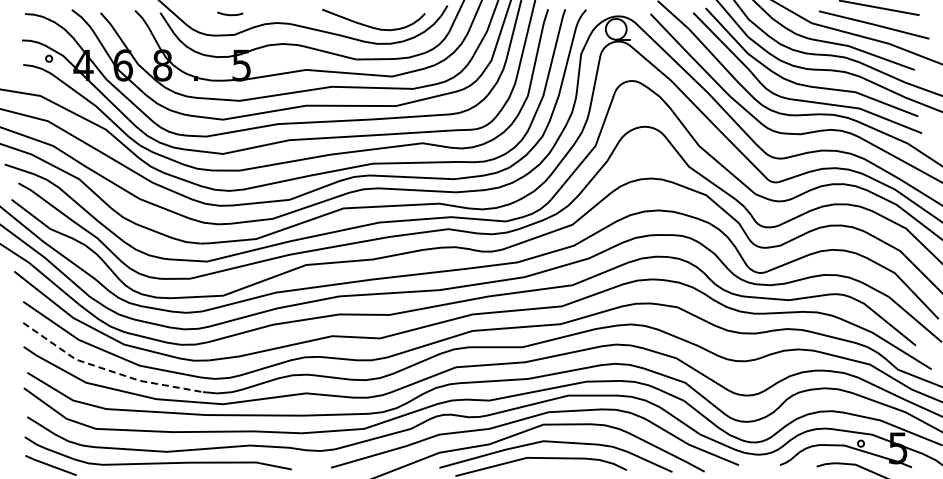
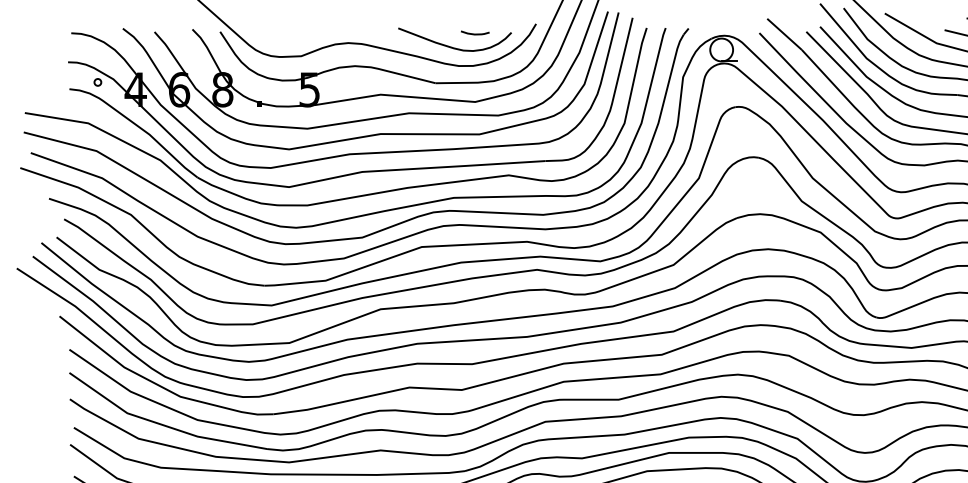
curve: (230, 14) -> (475, 33), moved
line: (107, 370) -> (162, 425), dashed -> solid

